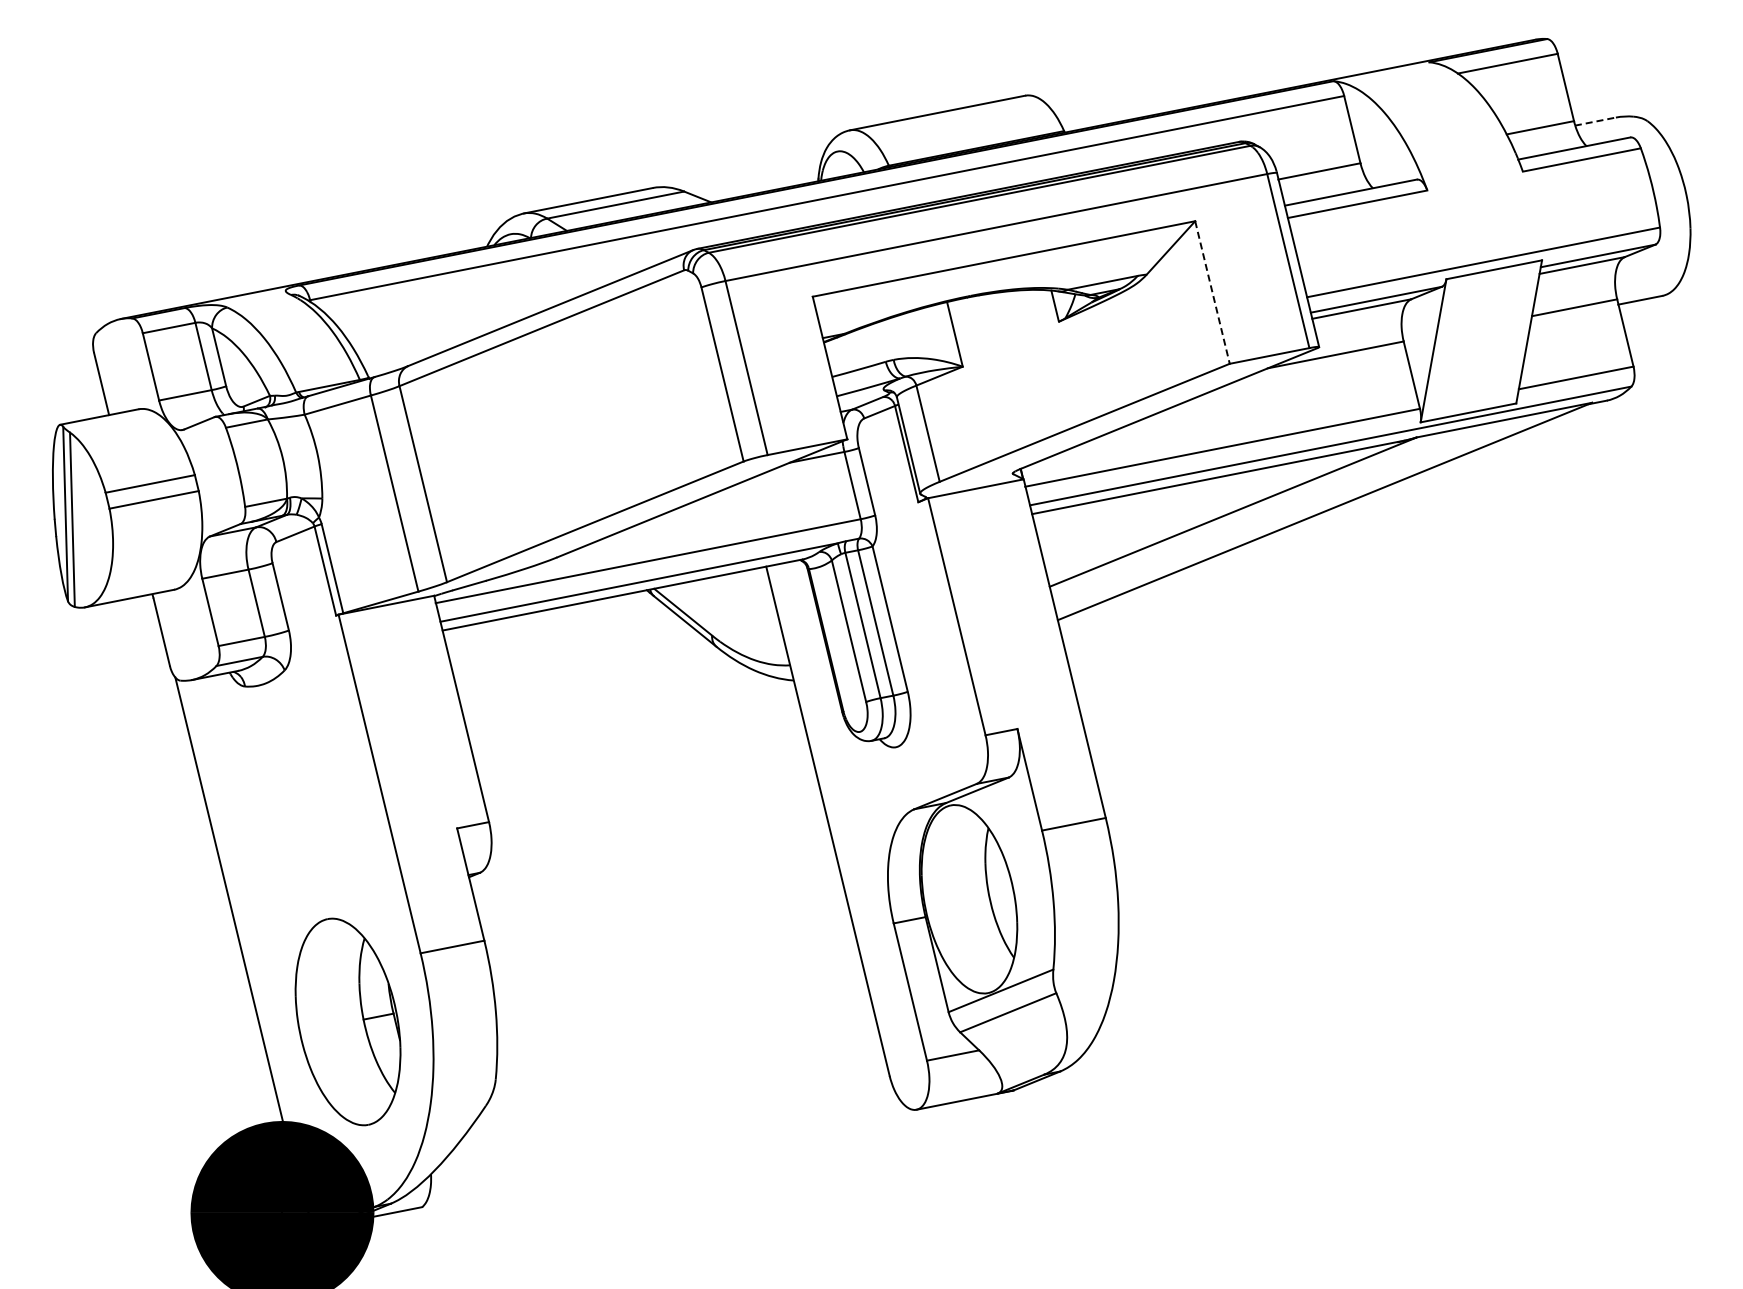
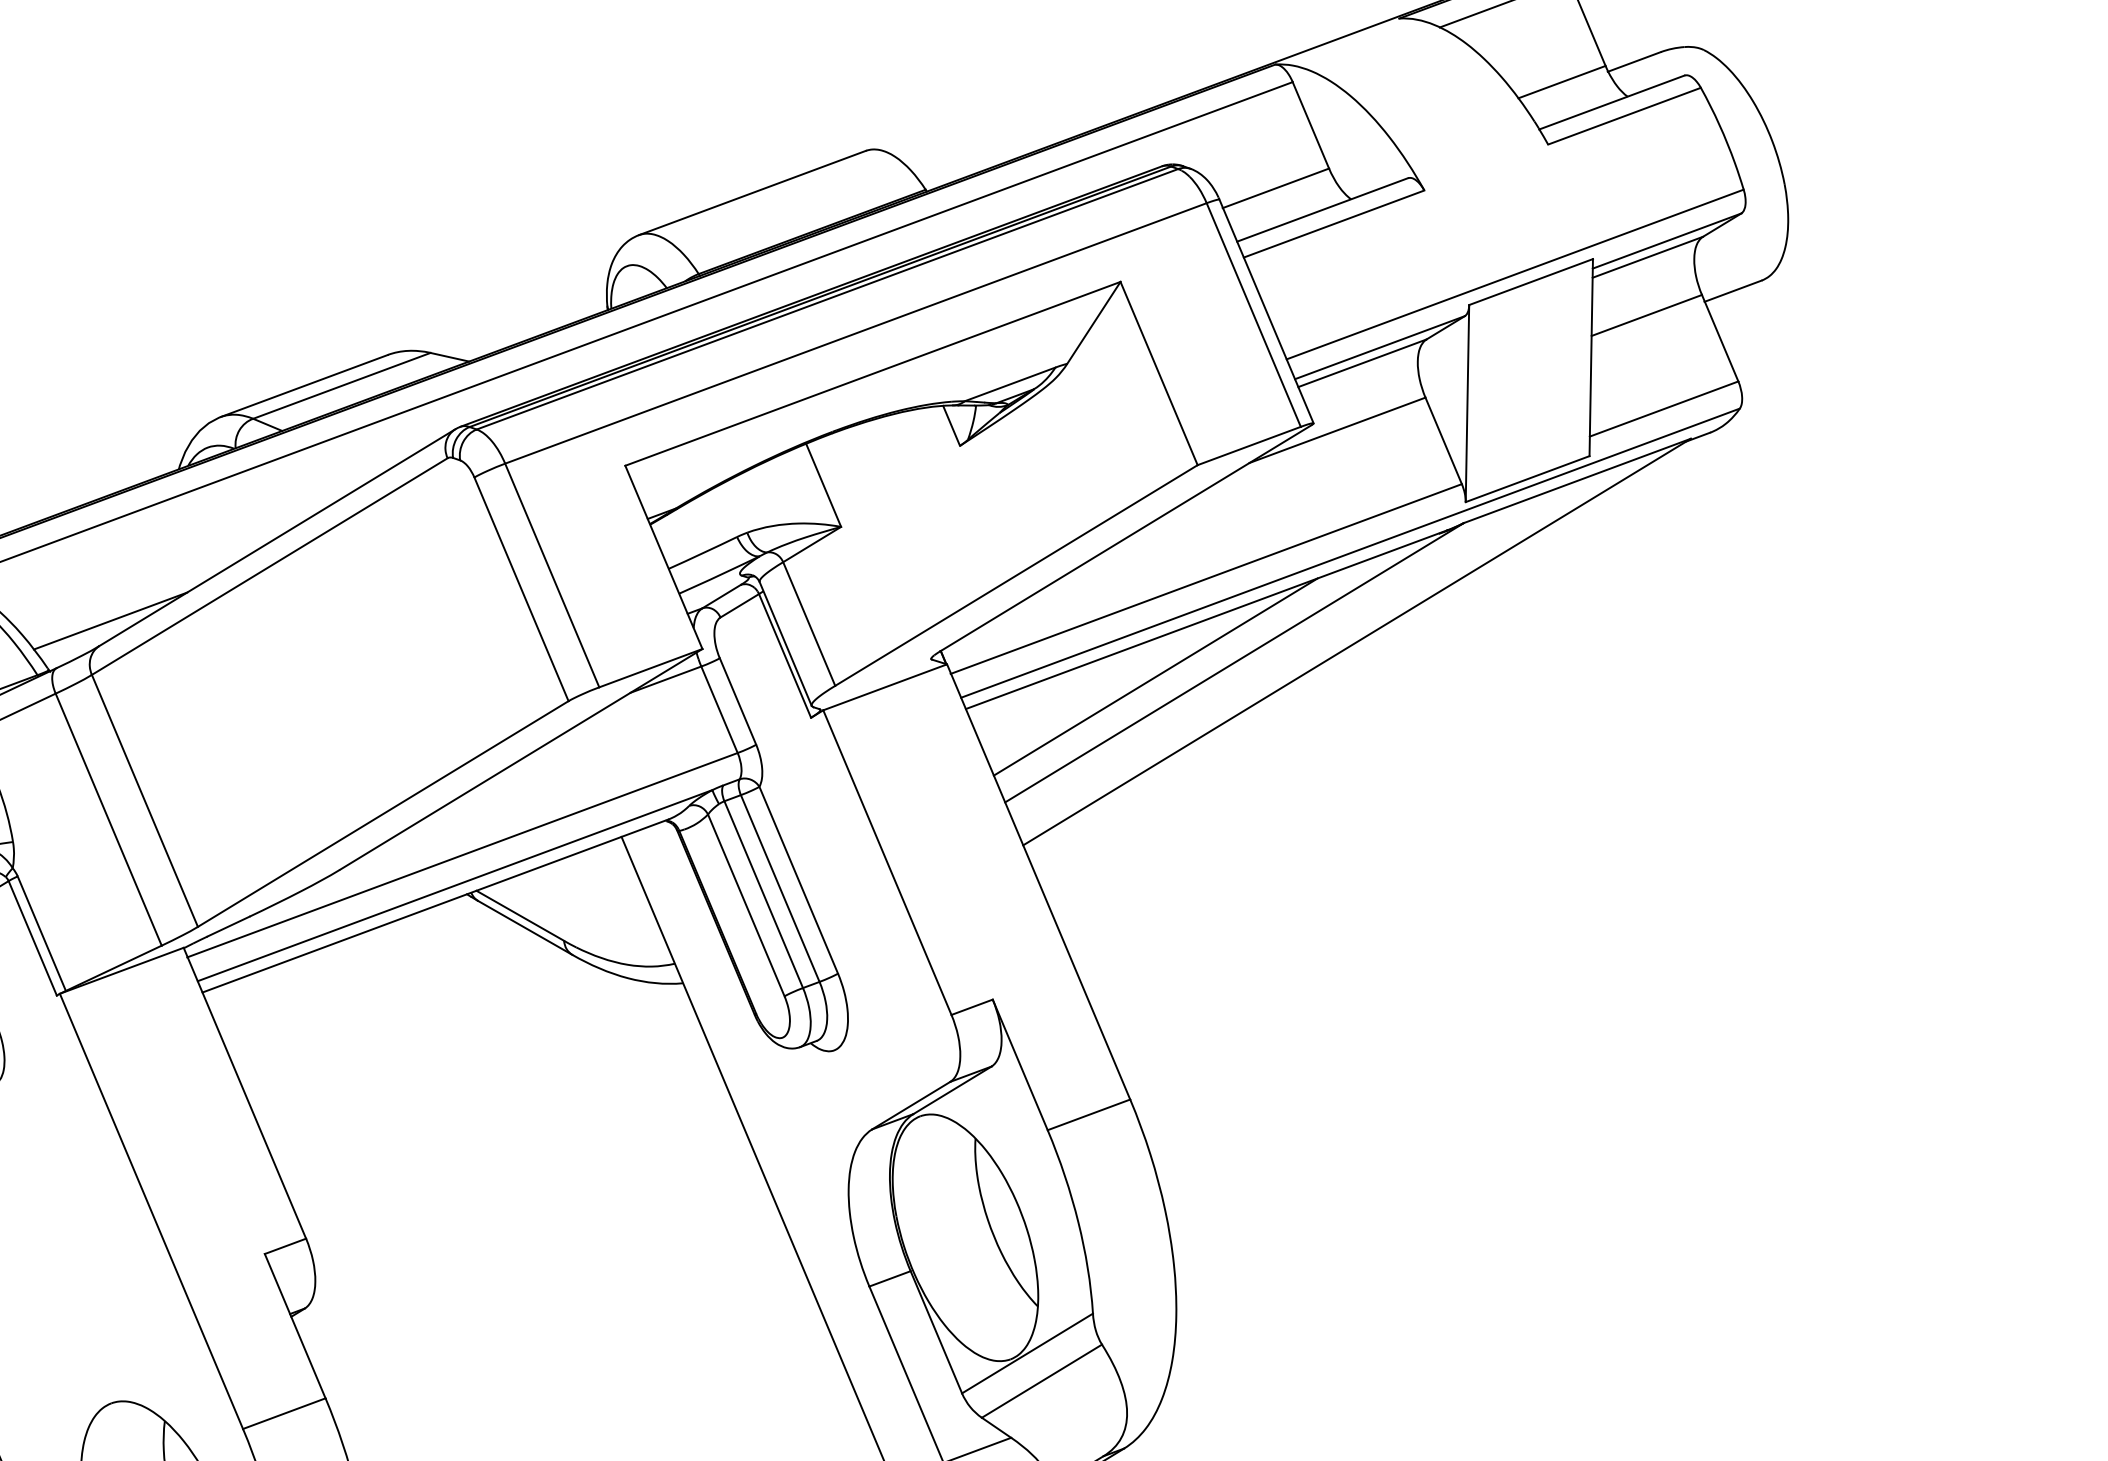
line: (1595, 121) -> (1634, 61), dashed -> solid
line: (1212, 293) -> (1159, 374), dashed -> solid
line: (419, 348) -> (110, 620), added
line: (1173, 512) -> (1154, 676), added

